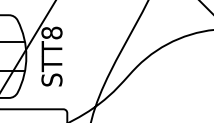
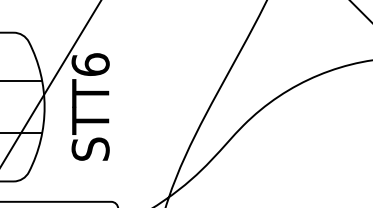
text: (51, 32) -> (89, 63), STT8 -> STT6

